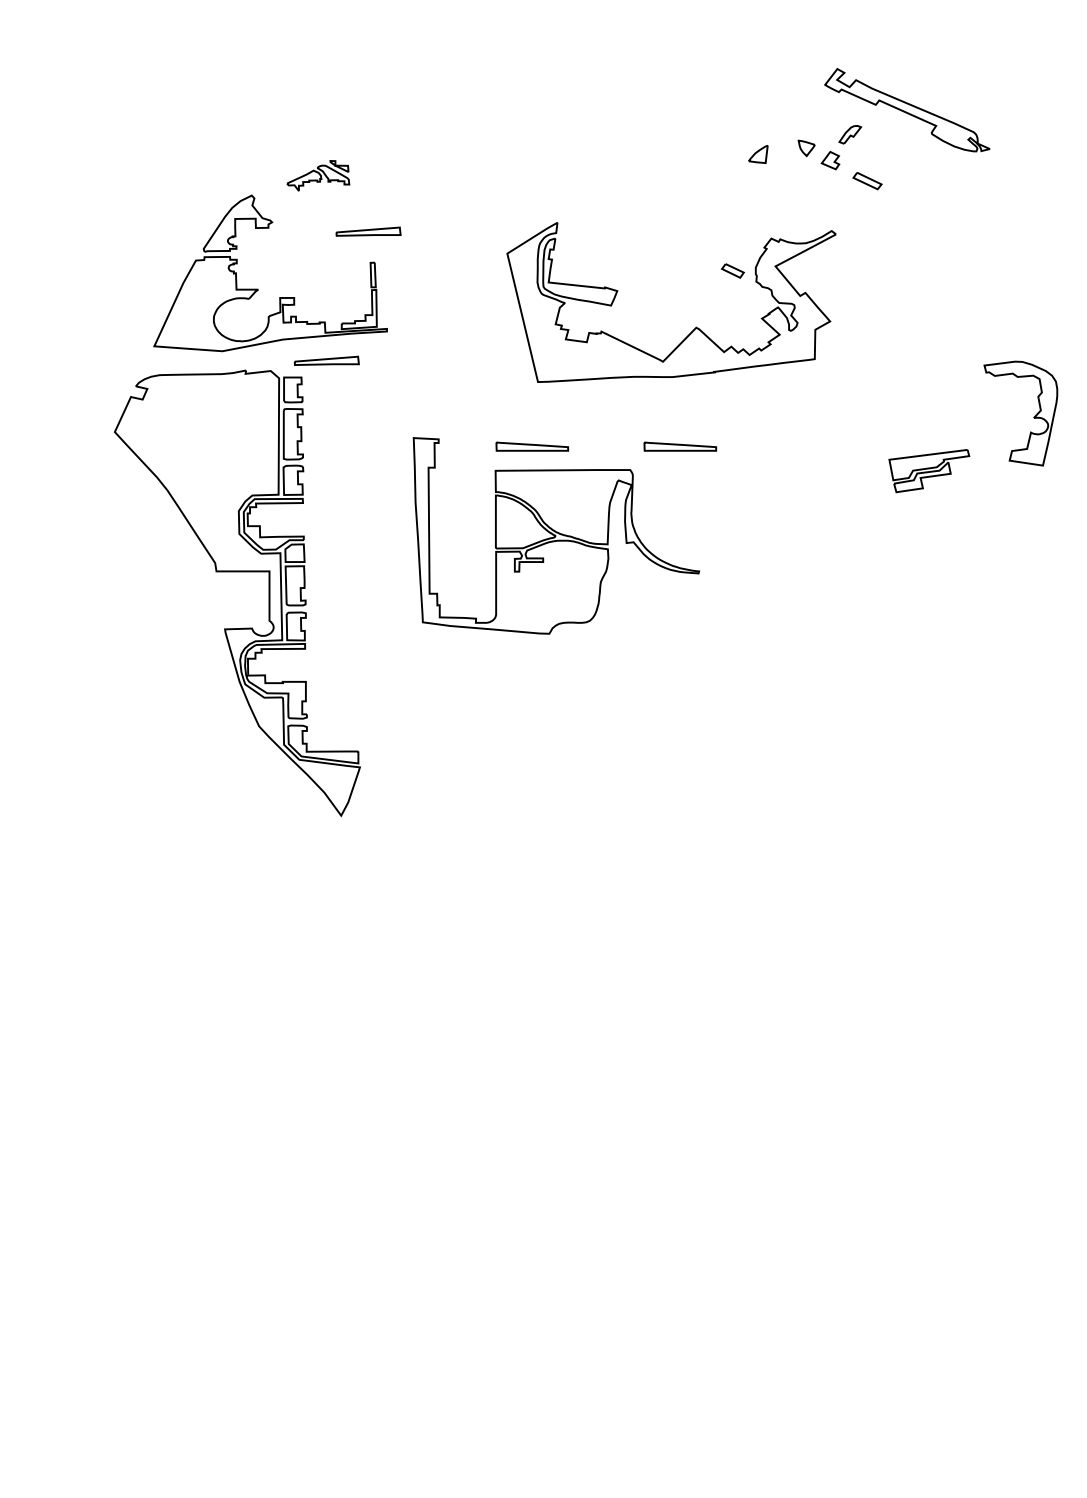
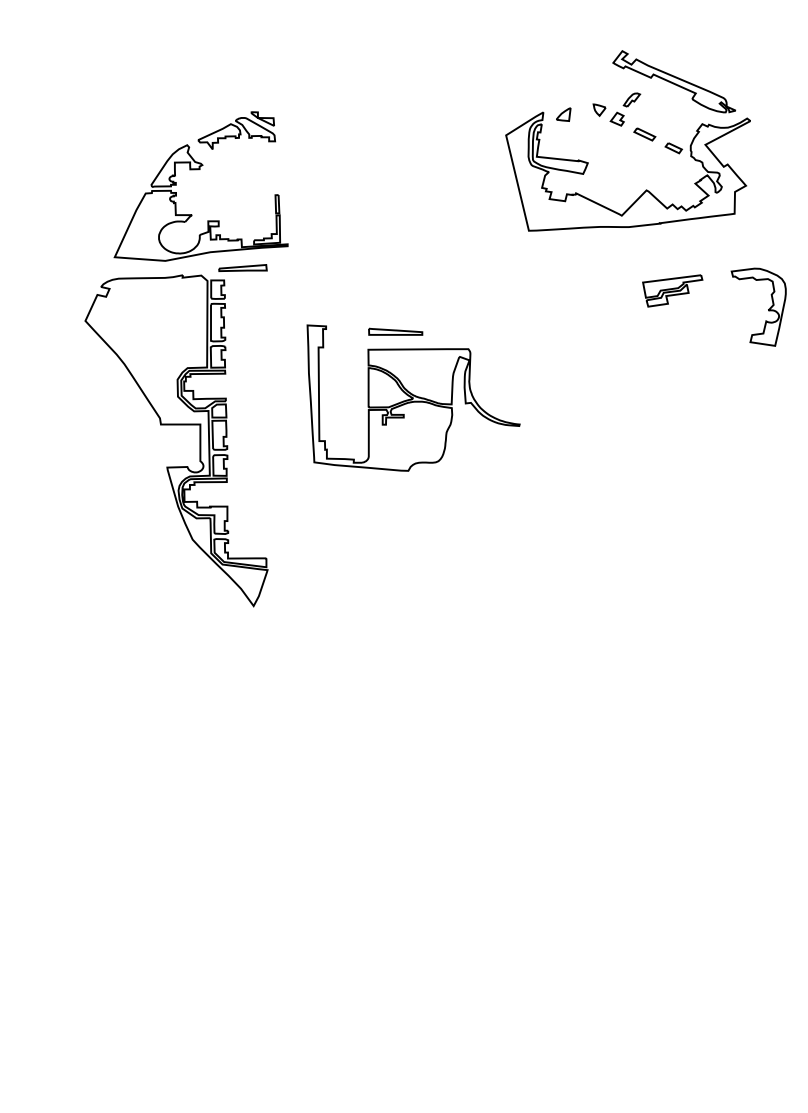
part: (318, 175) -> (236, 130), size x1.67
part: (367, 230) -> (273, 171), removed
part: (696, 326) -> (646, 189), moved
part: (680, 446) -> (505, 331), removed
part: (929, 470) -> (672, 290), moved

